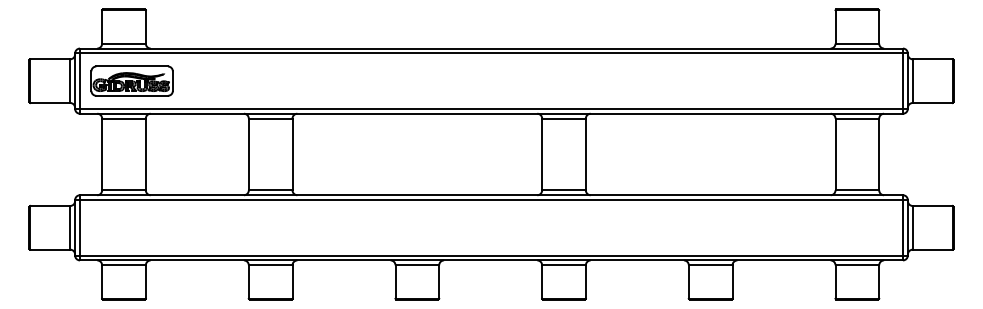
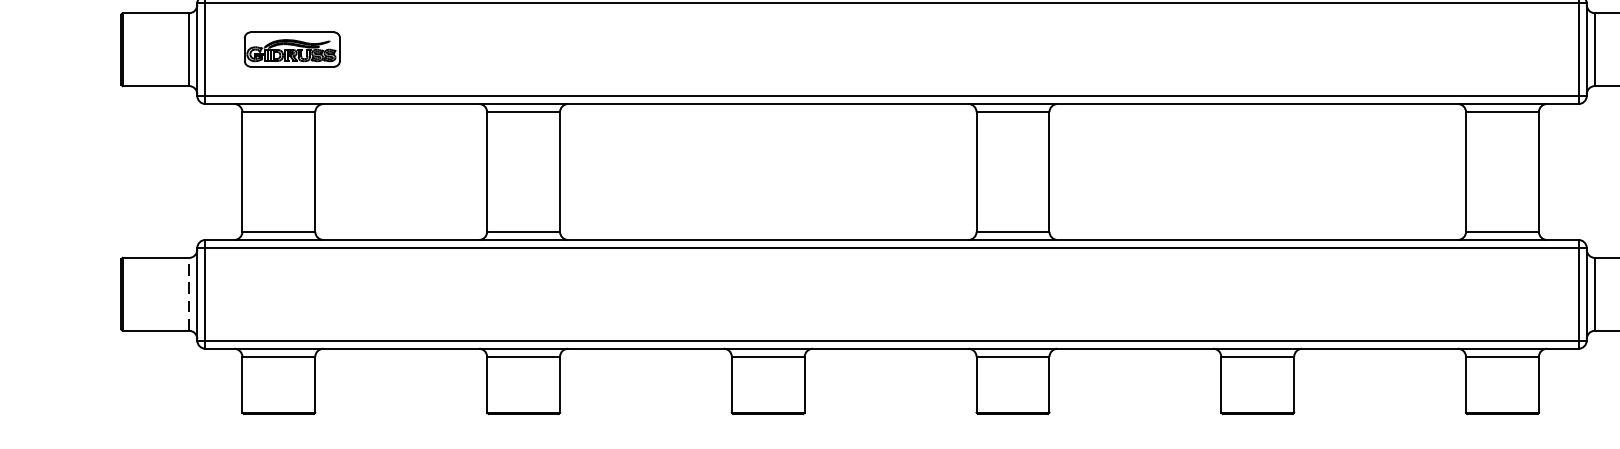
part: (131, 80) -> (291, 48), size x0.7
line: (70, 227) -> (189, 293), solid -> dashed

